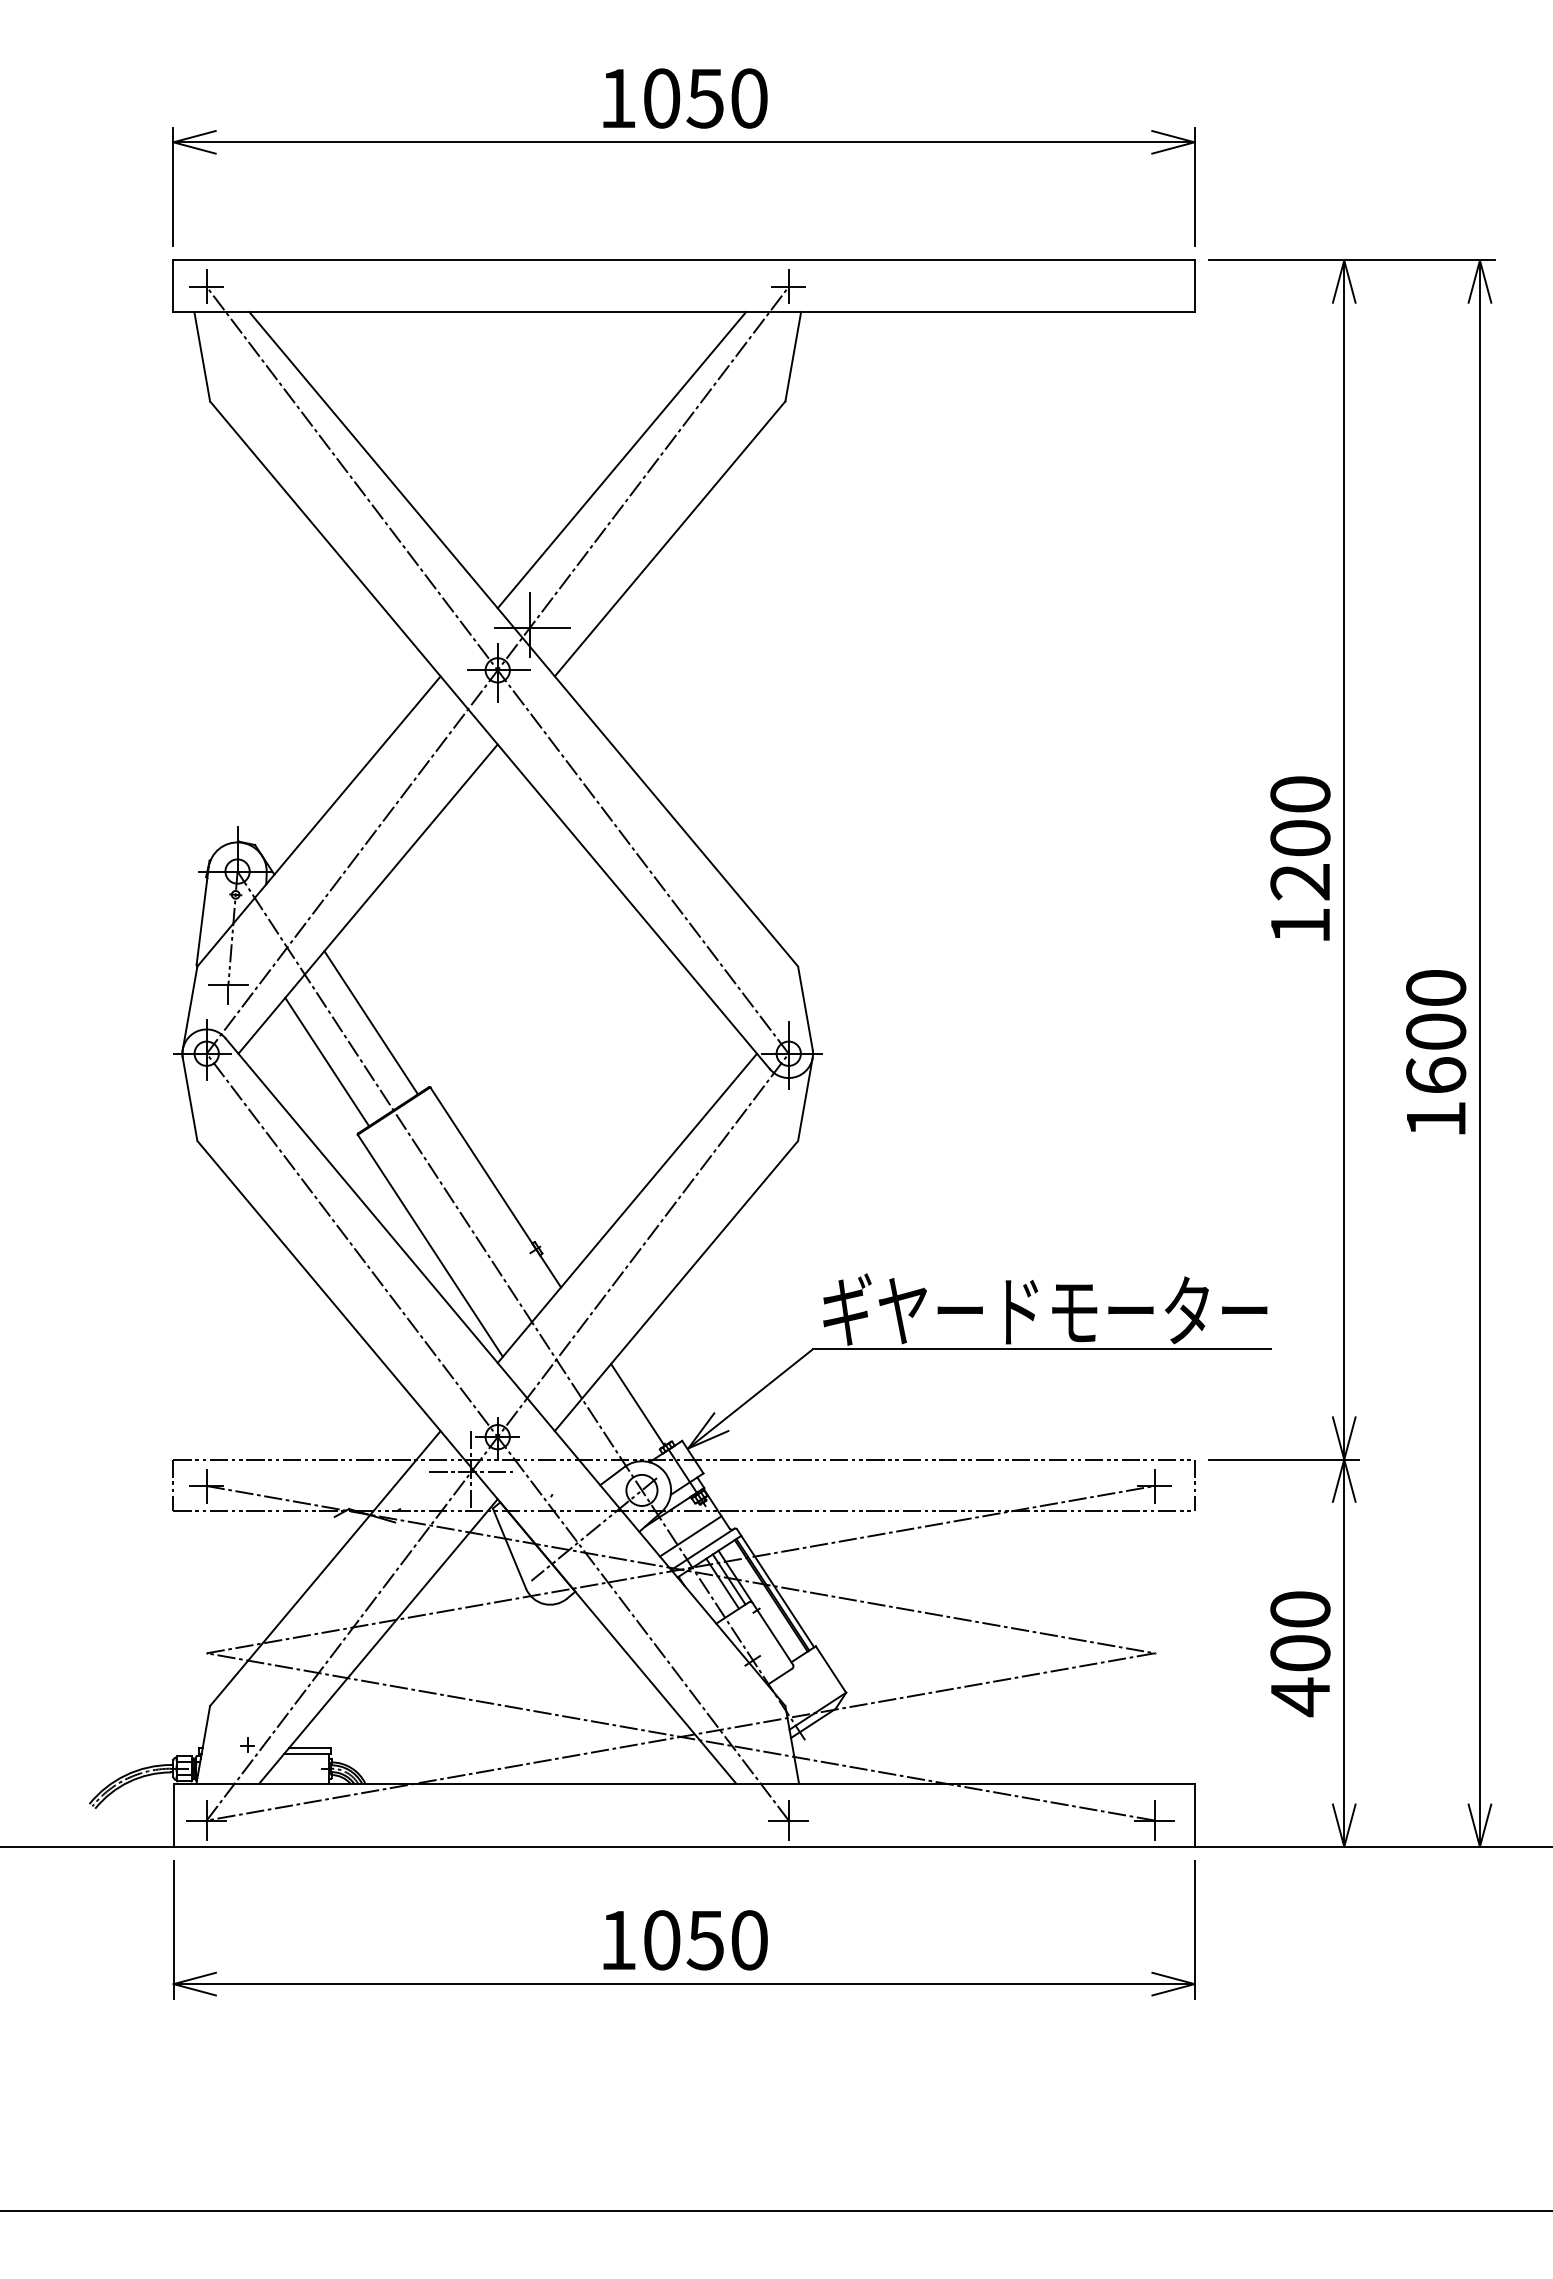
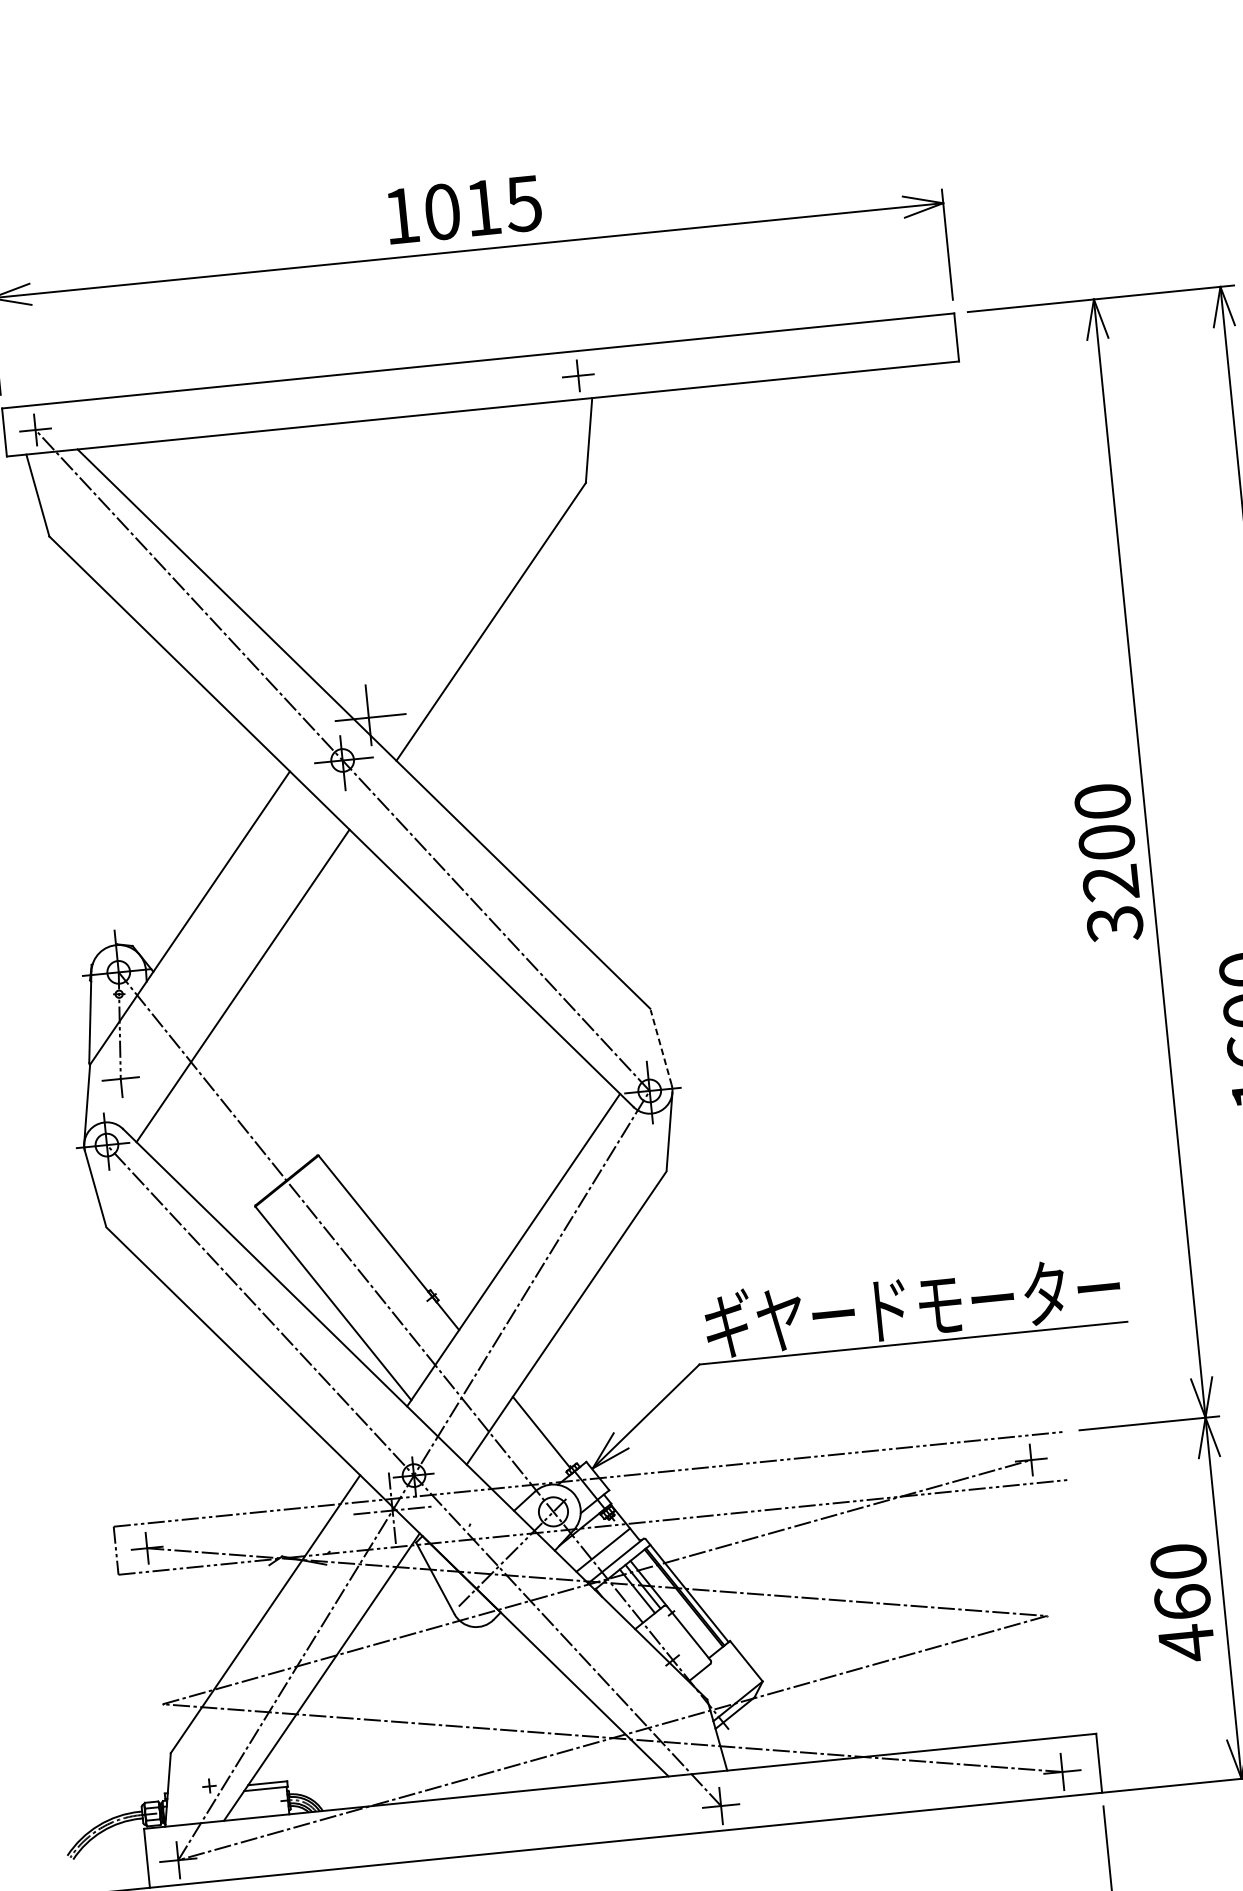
text: (726, 98) -> (502, 205), 1050 -> 1015
line: (621, 460) -> (438, 553), removed
line: (497, 669) -> (342, 759), removed
text: (1300, 926) -> (1115, 924), 1200 -> 3200
line: (805, 1008) -> (661, 1047), solid -> dashed
line: (370, 1022) -> (256, 1100), removed
line: (327, 1061) -> (220, 1141), removed
line: (1194, 1485) -> (1068, 1455), removed
text: (1300, 1652) -> (1182, 1601), 400 -> 460

